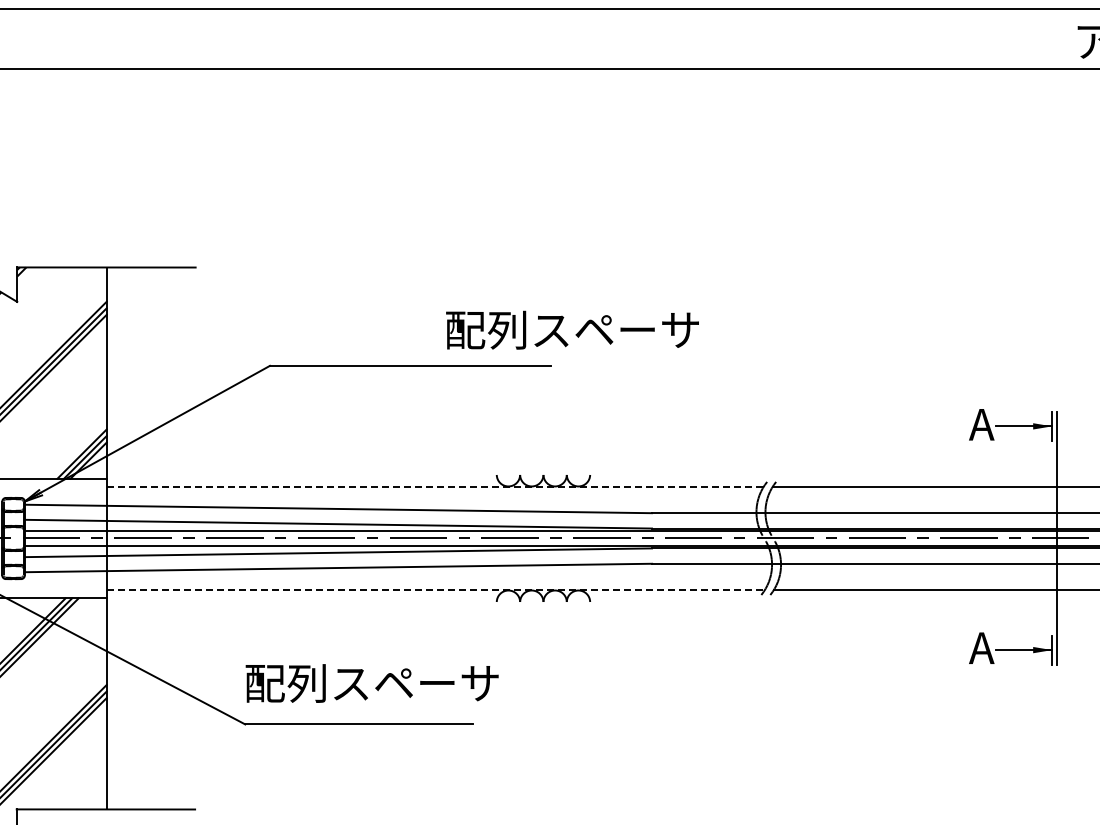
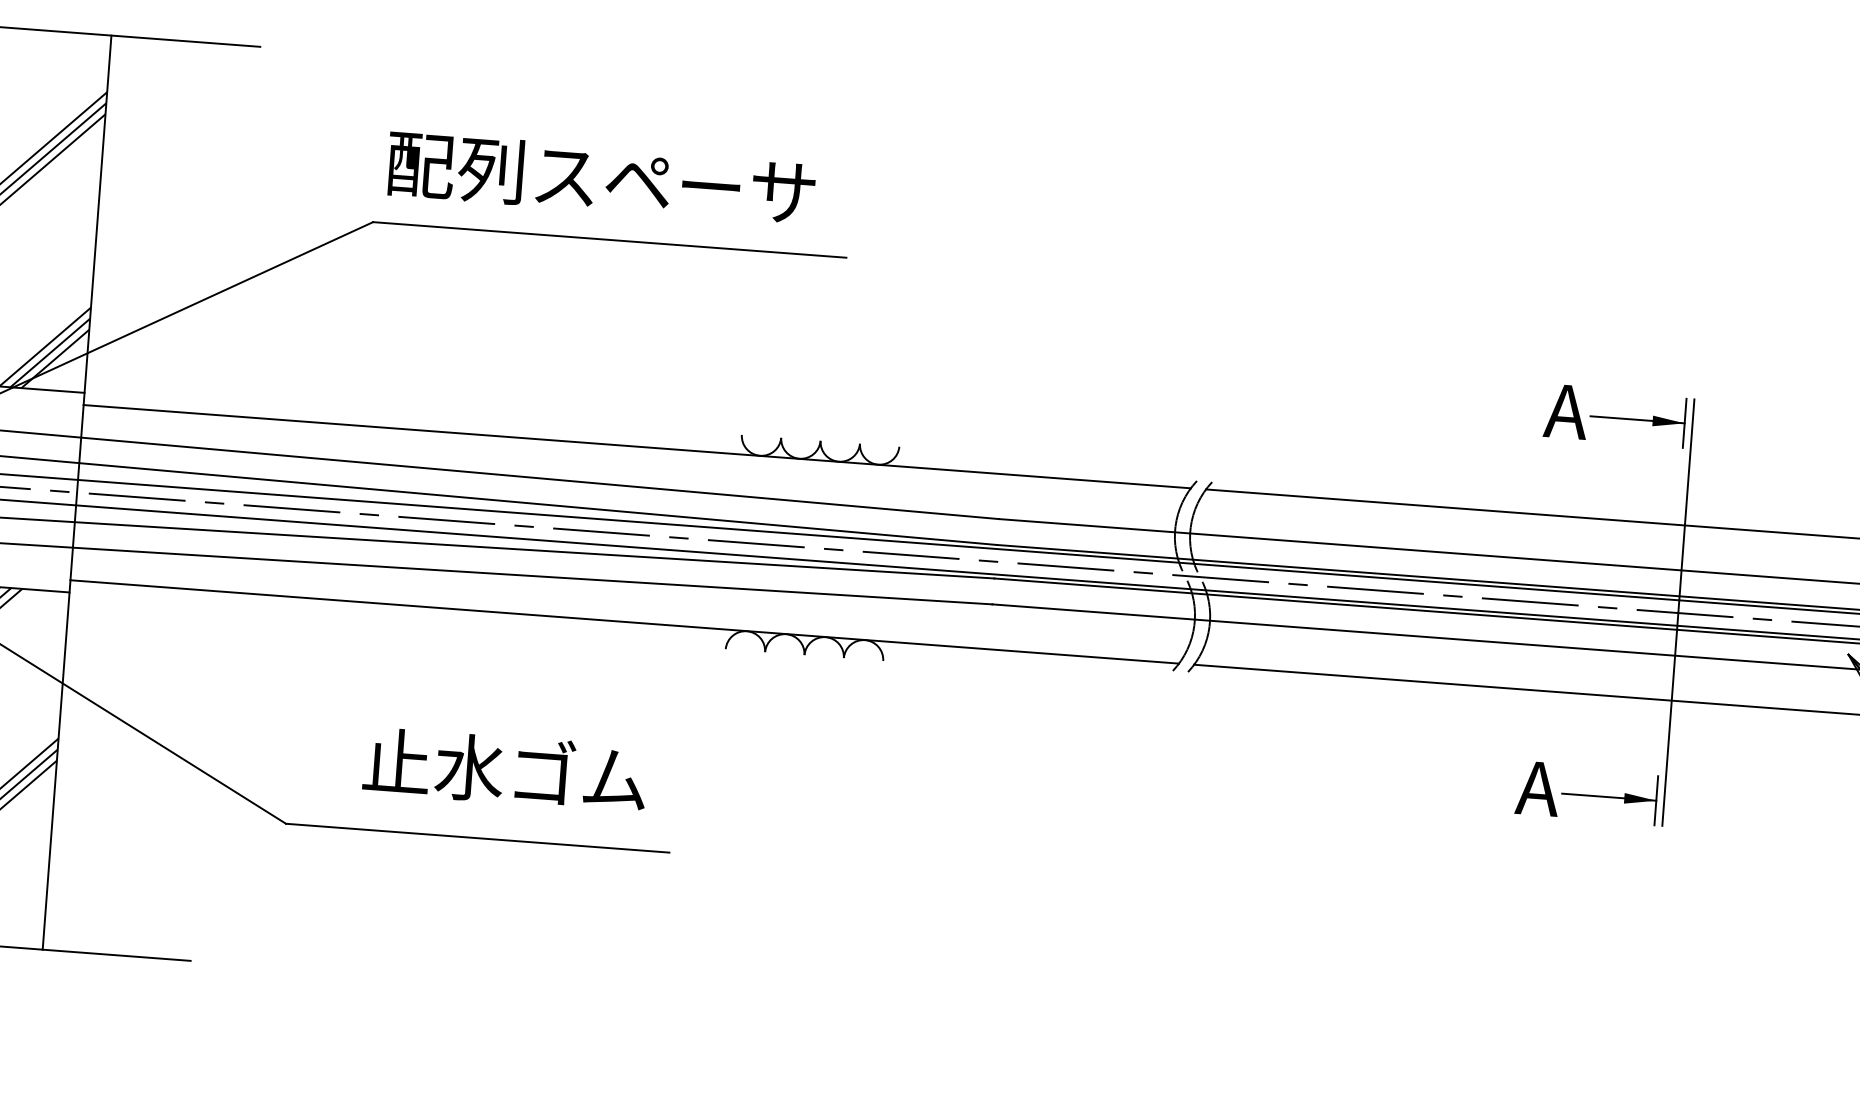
text: (572, 329) -> (601, 177), moved
line: (436, 486) -> (638, 446), dashed -> solid
line: (436, 590) -> (625, 622), dashed -> solid
text: (371, 682) -> (504, 769), 配列スペーサ -> 止水ゴム

